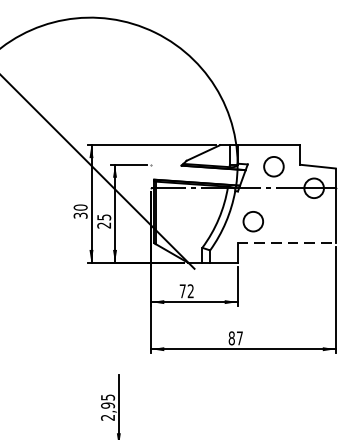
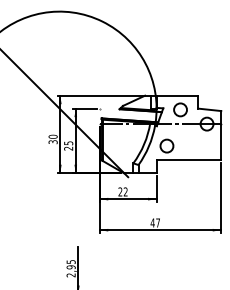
line: (287, 243) -> (189, 160), dashed -> solid
text: (182, 290) -> (120, 191), 72 -> 22
text: (231, 337) -> (152, 222), 87 -> 47

